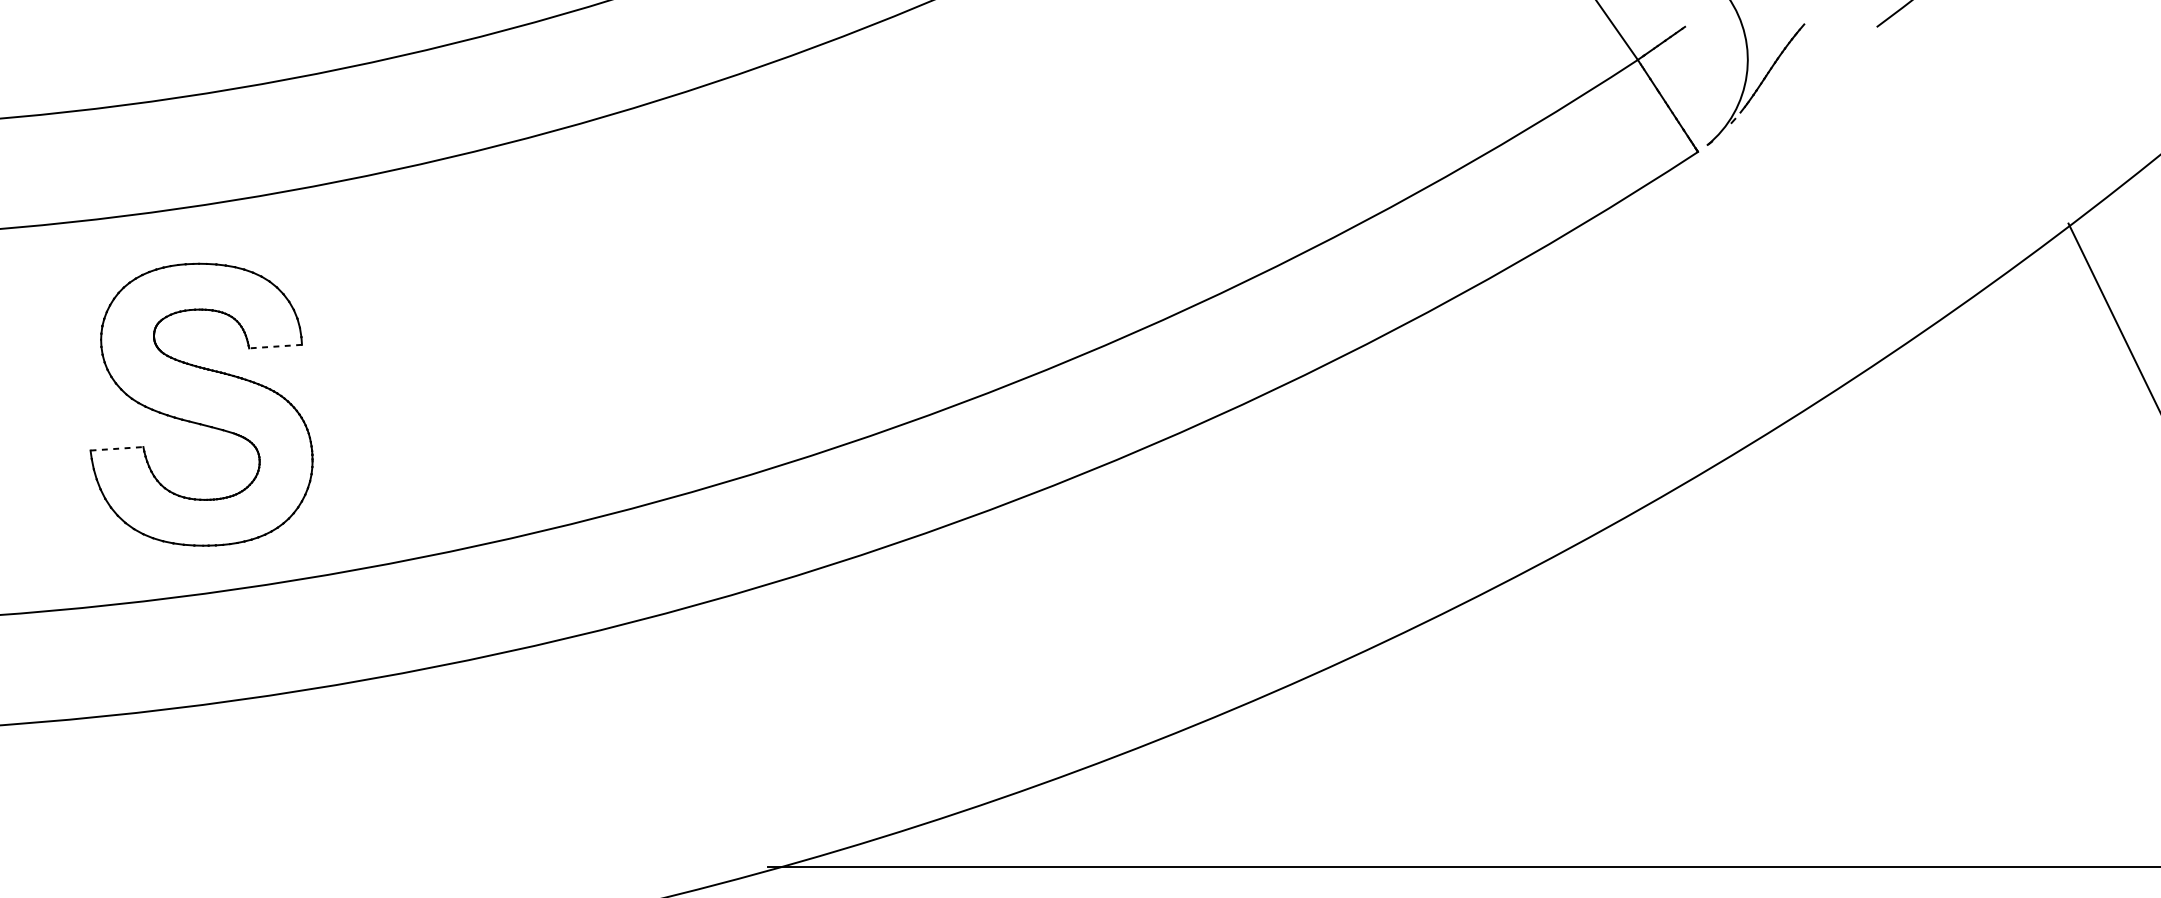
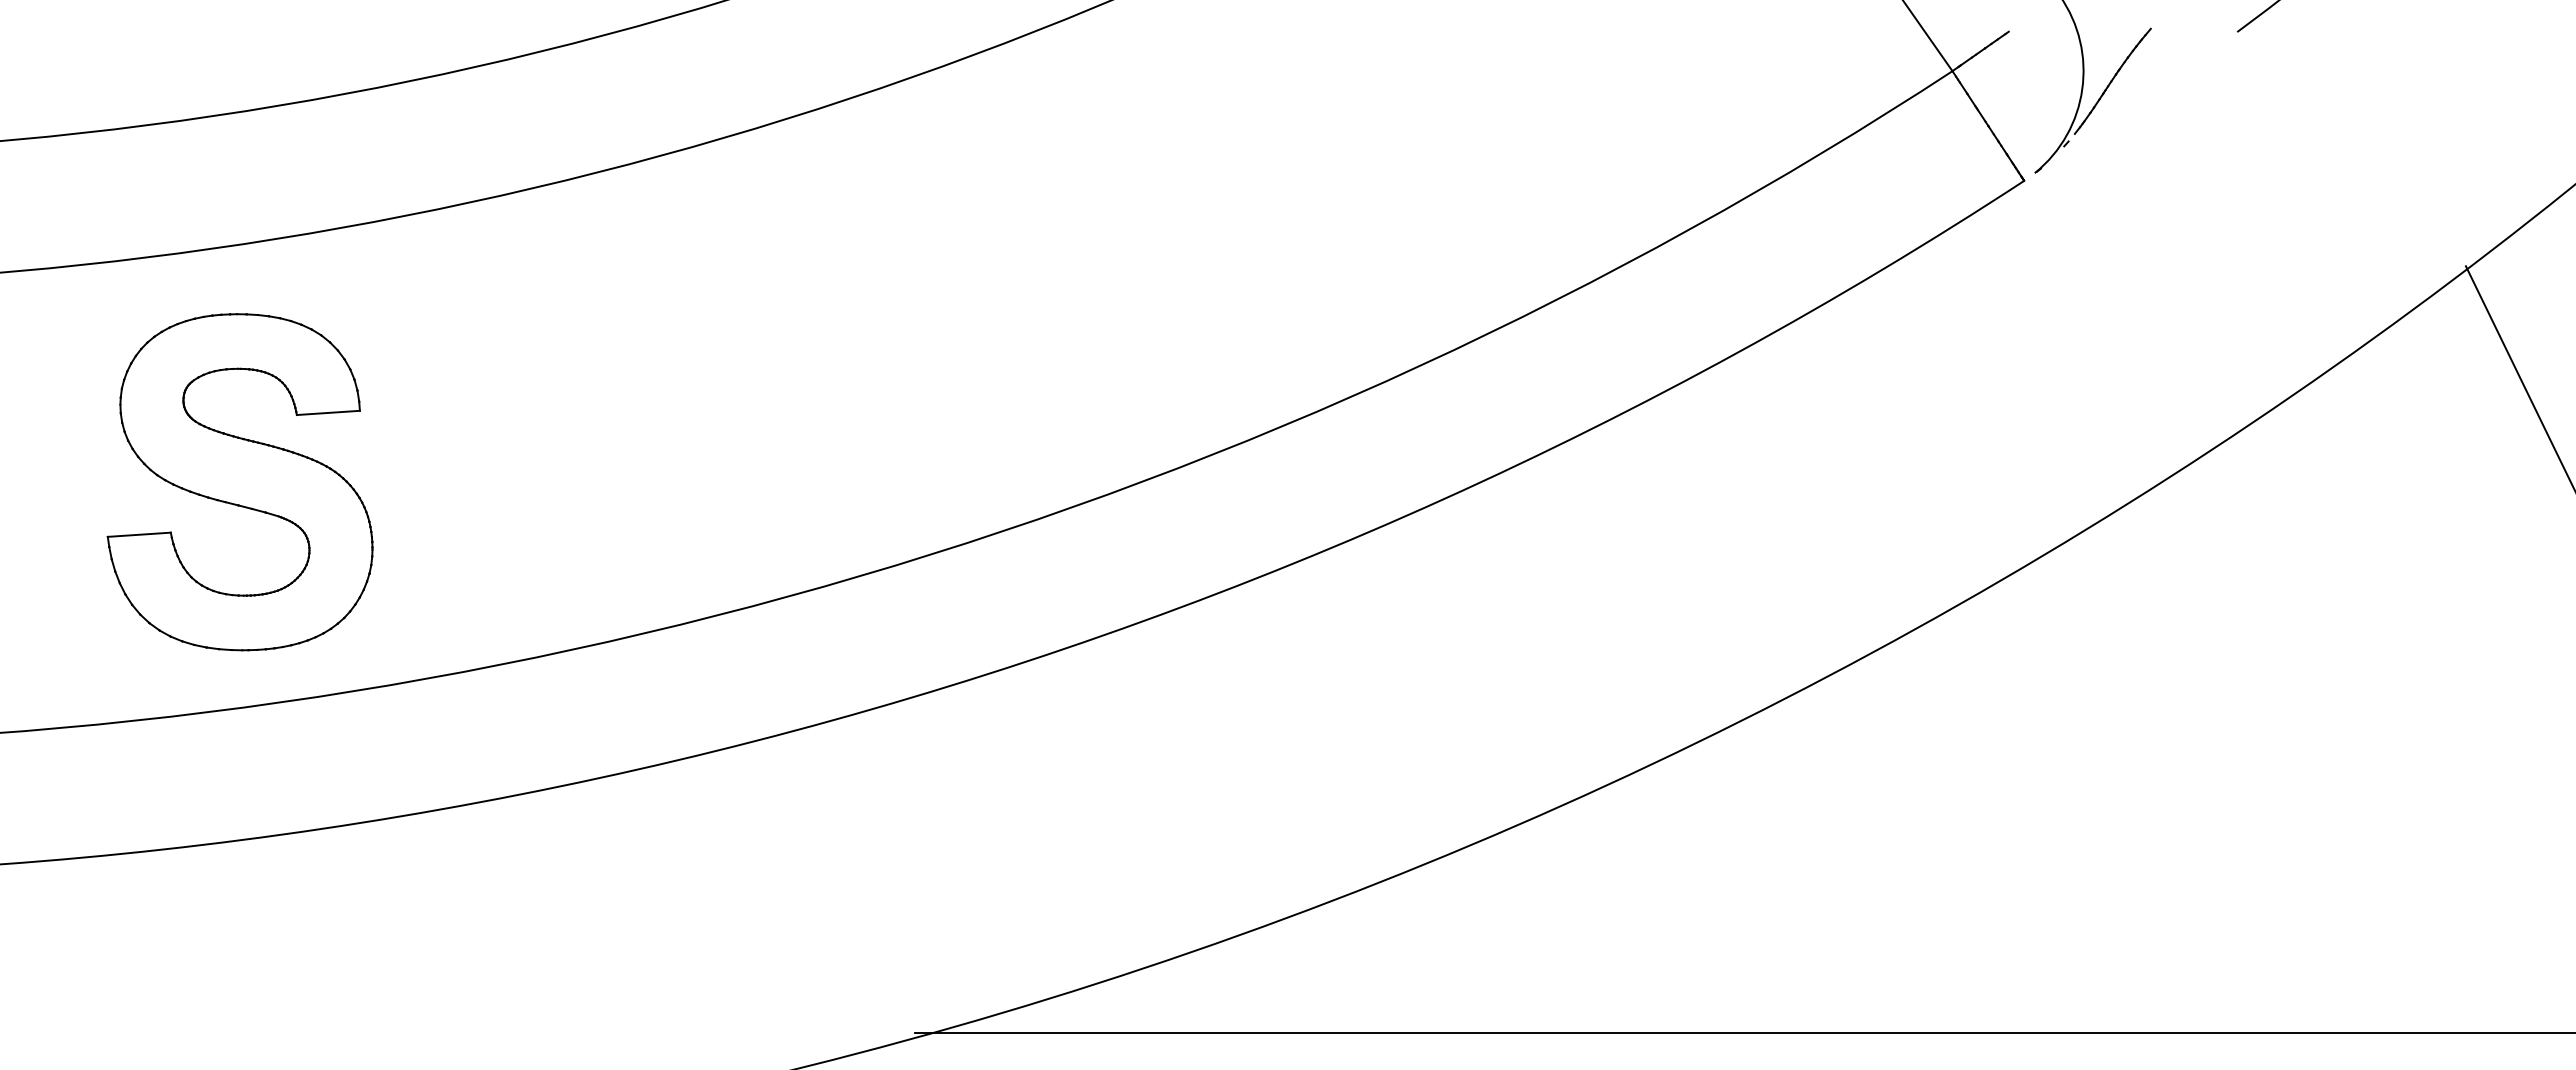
line: (275, 346) -> (328, 412), dashed -> solid
line: (117, 448) -> (139, 534), dashed -> solid

